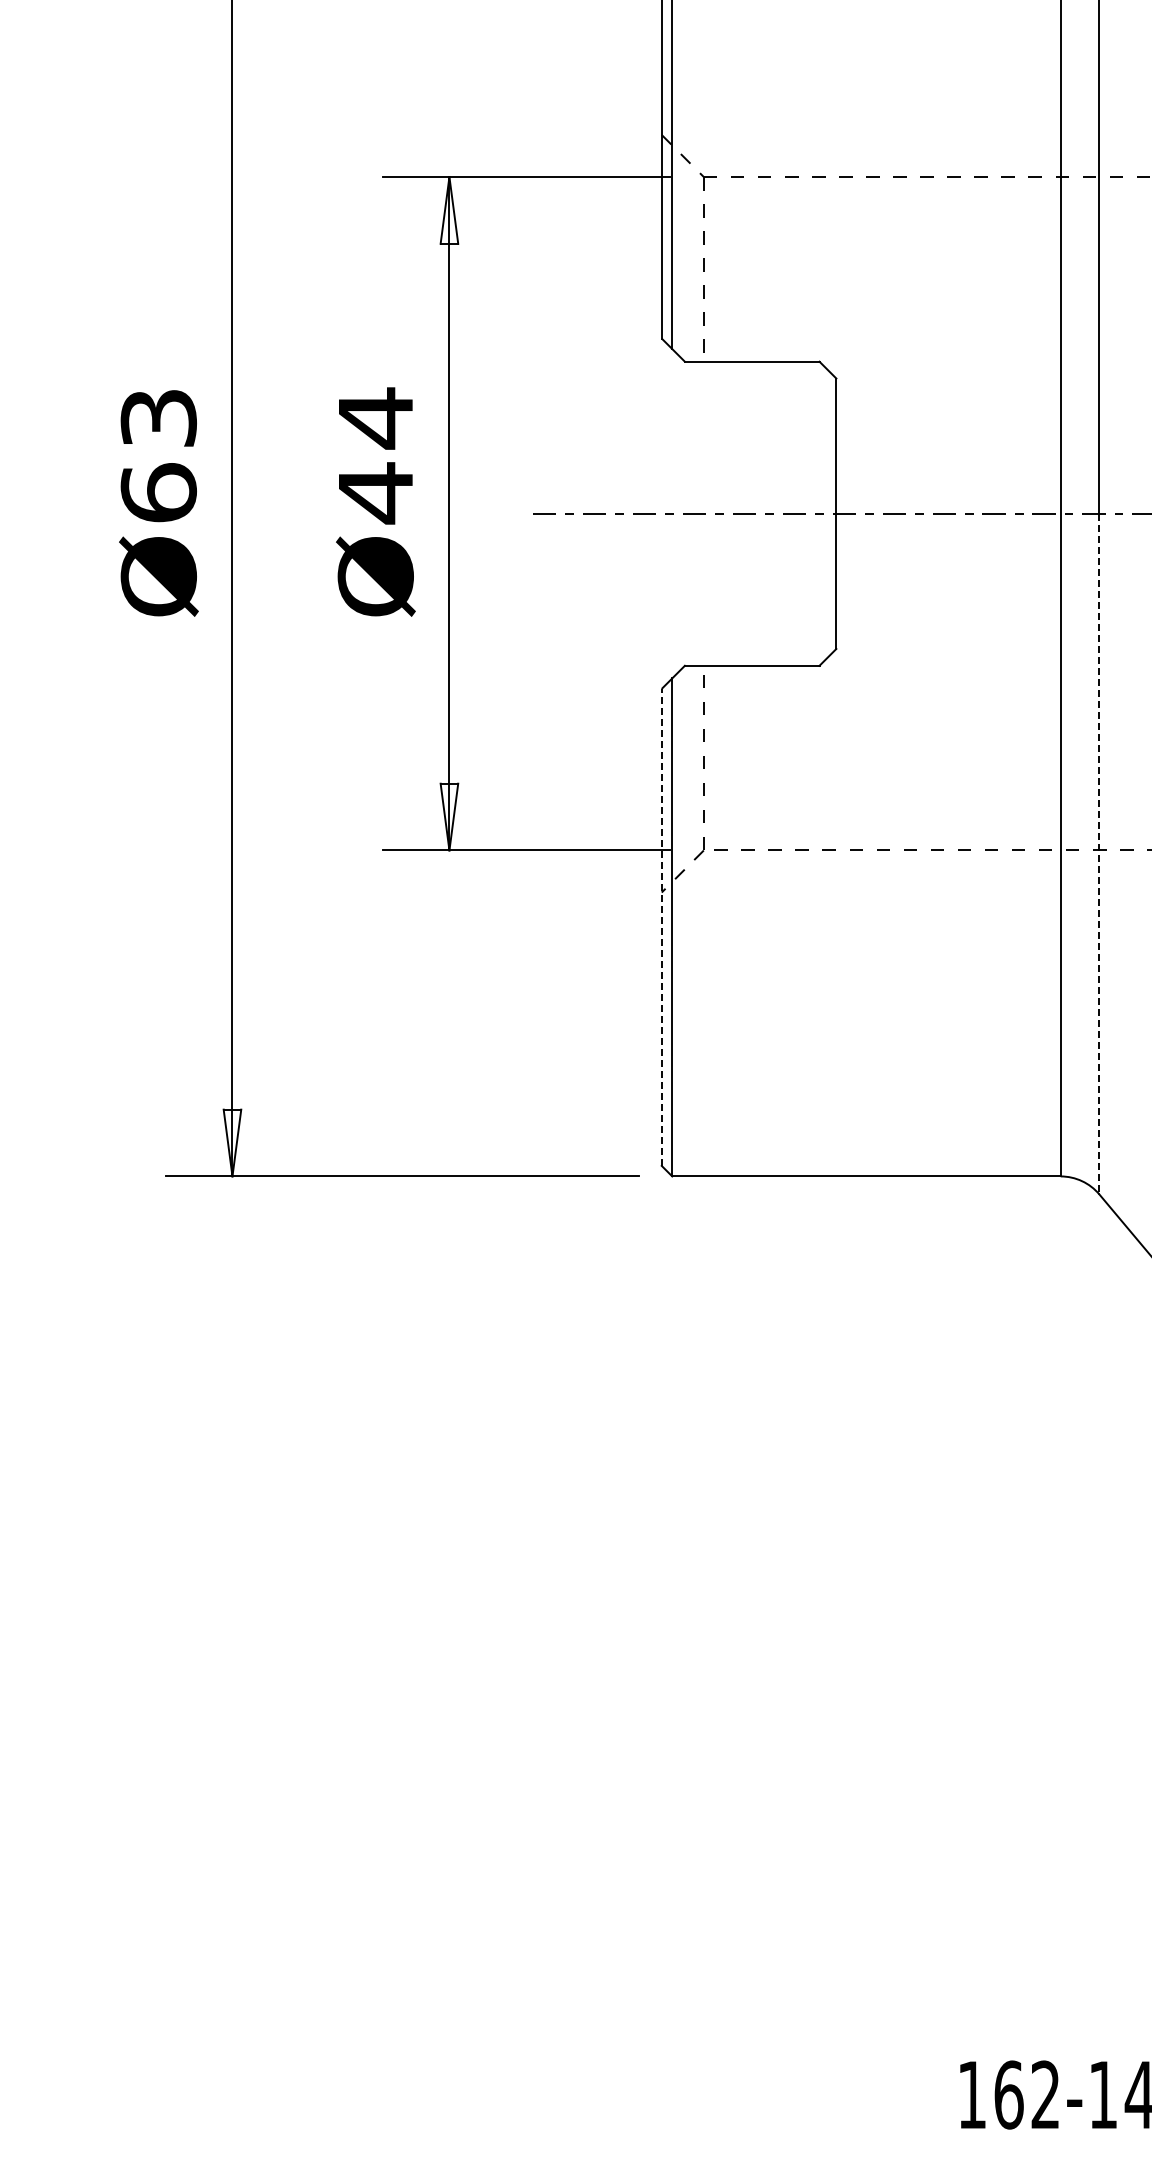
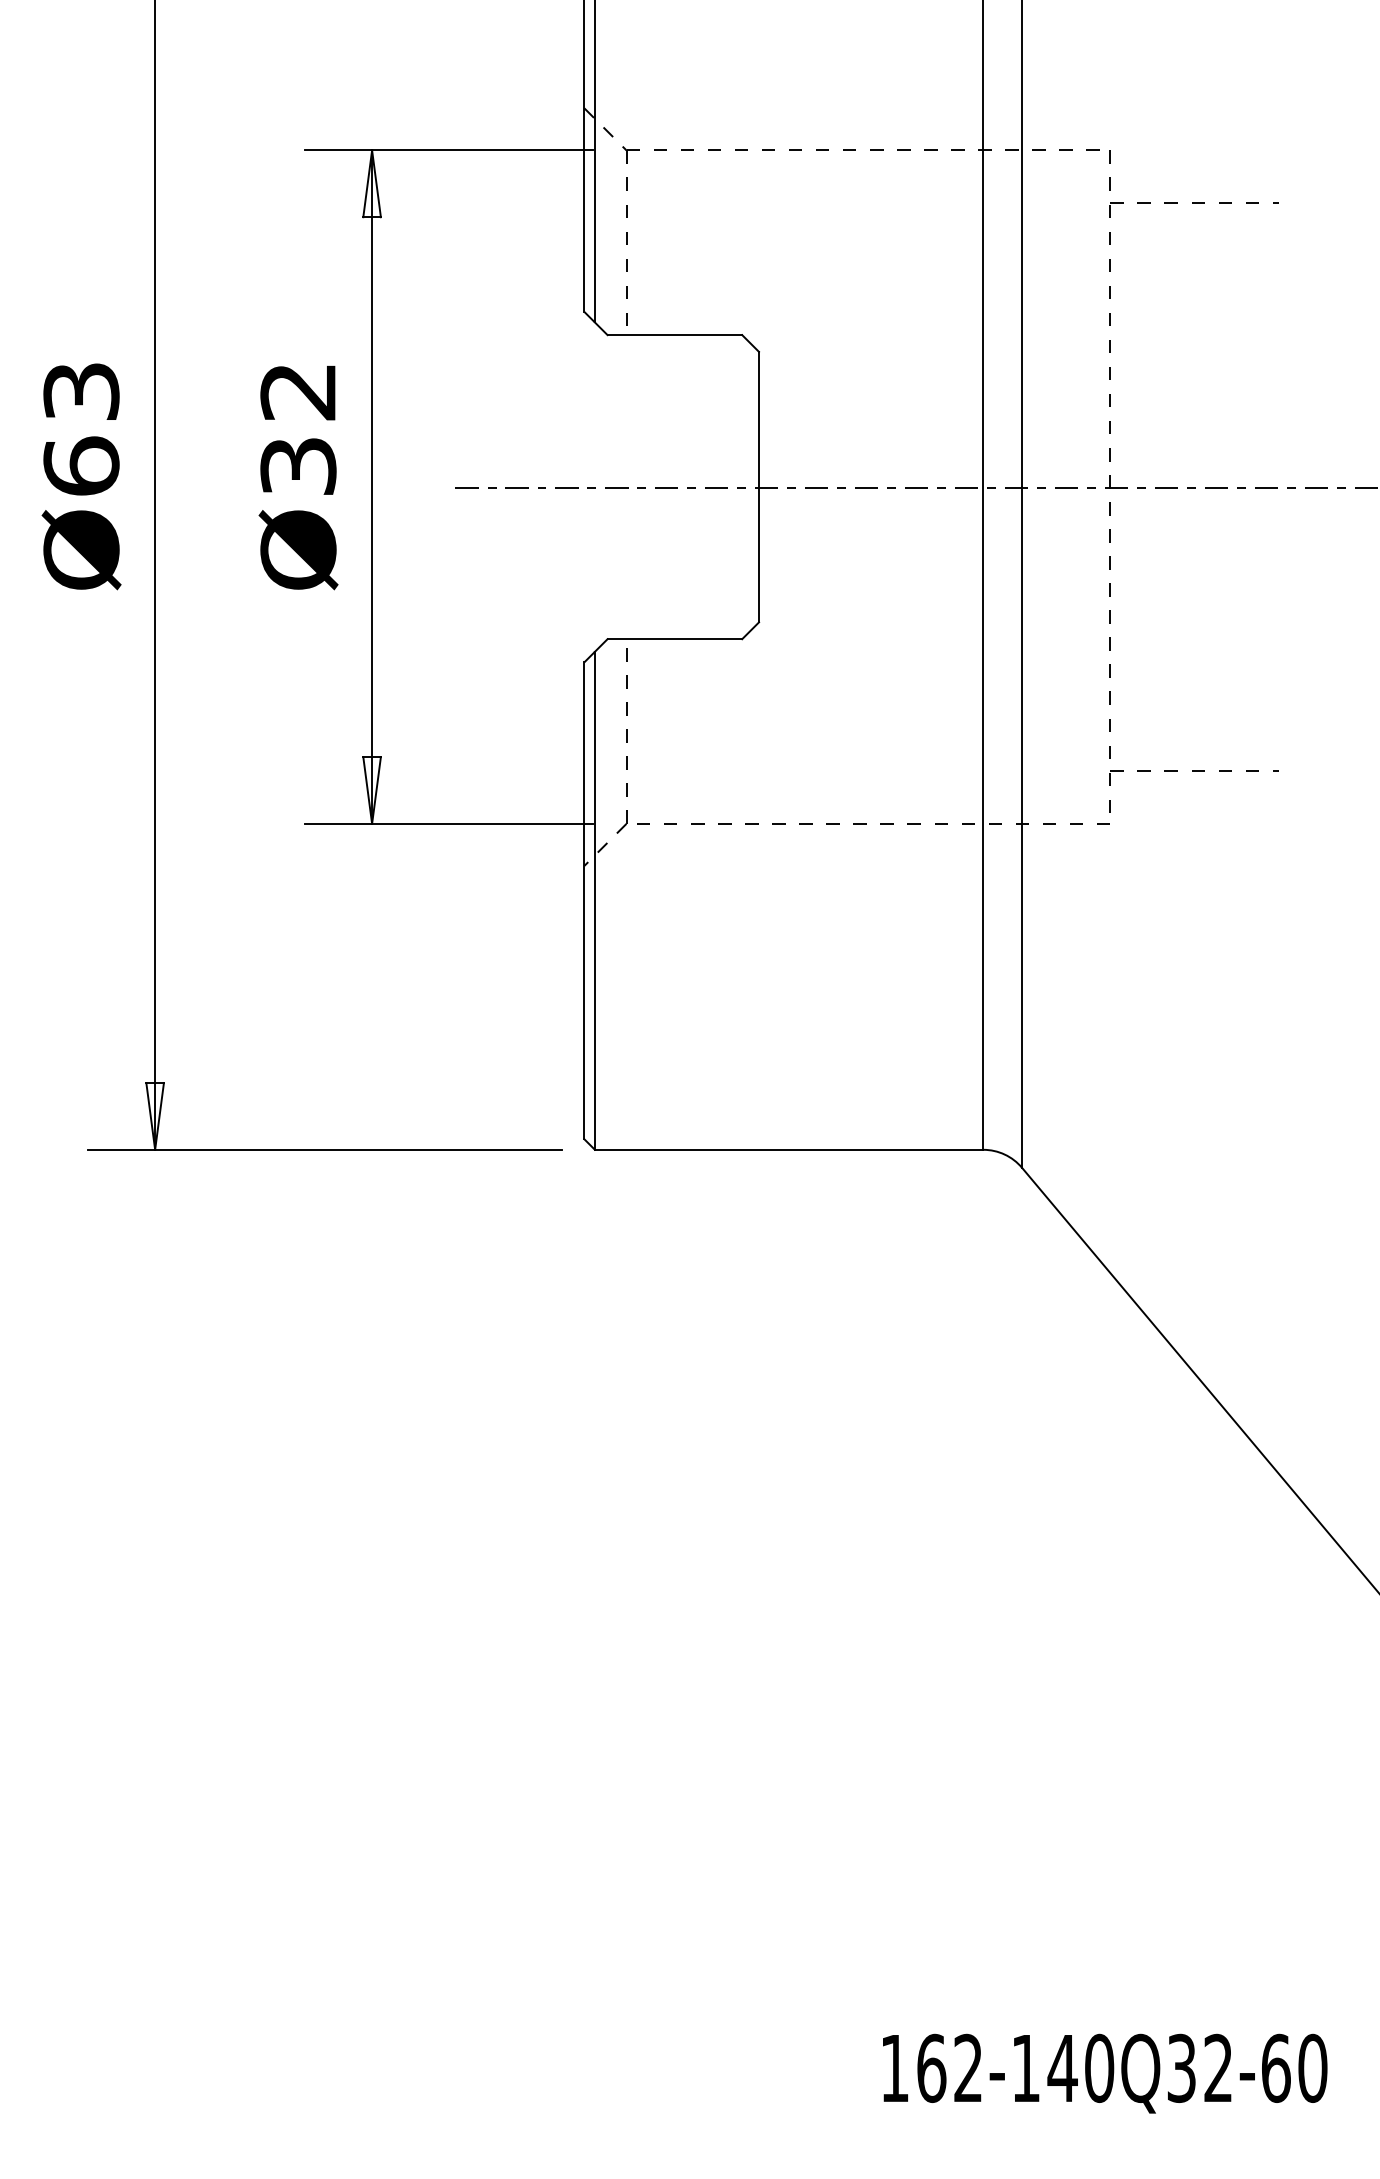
text: (375, 455) -> (298, 428), Ø44 -> Ø32
line: (1099, 855) -> (1022, 828), dashed -> solid
line: (661, 927) -> (584, 900), dashed -> solid

